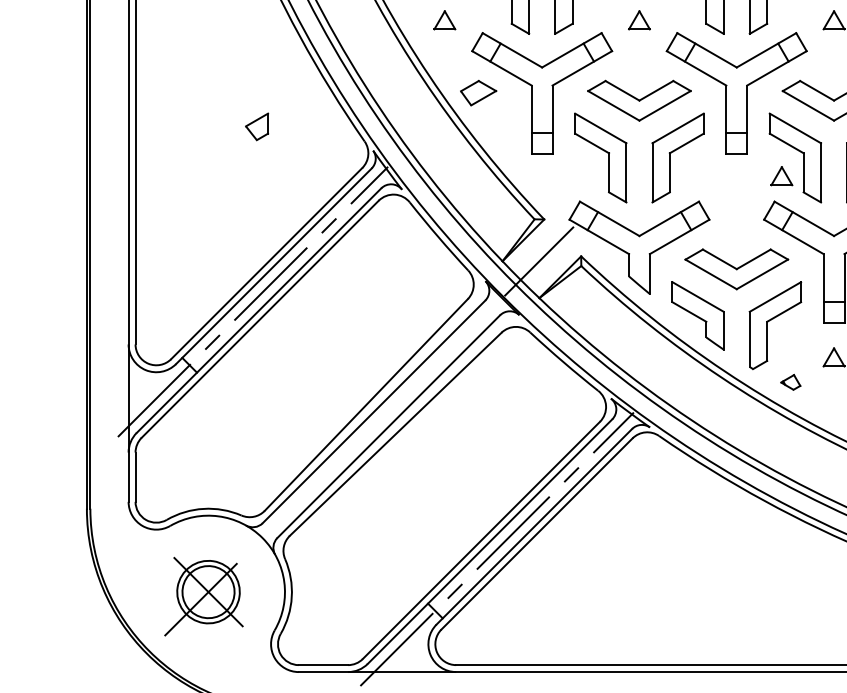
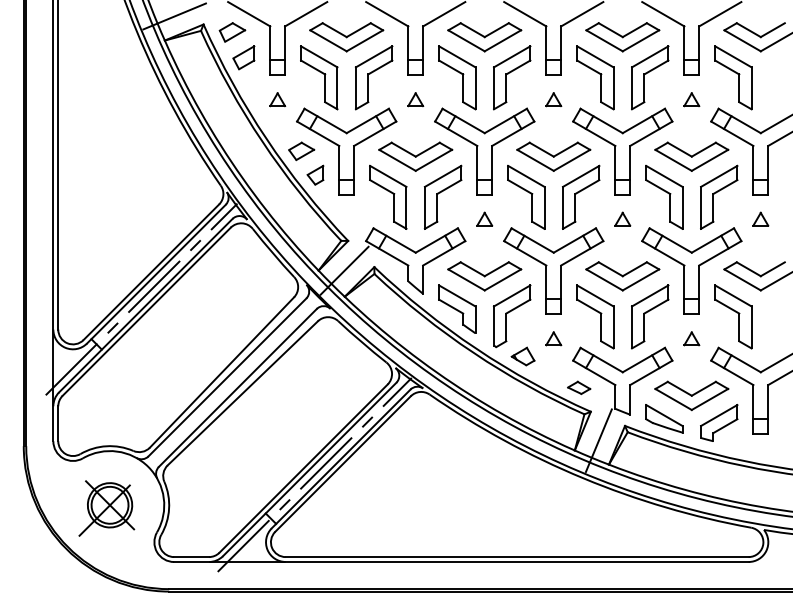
part: (257, 125) -> (315, 174), moved
part: (781, 175) -> (484, 218), moved
part: (790, 382) -> (522, 356), size x1.67

